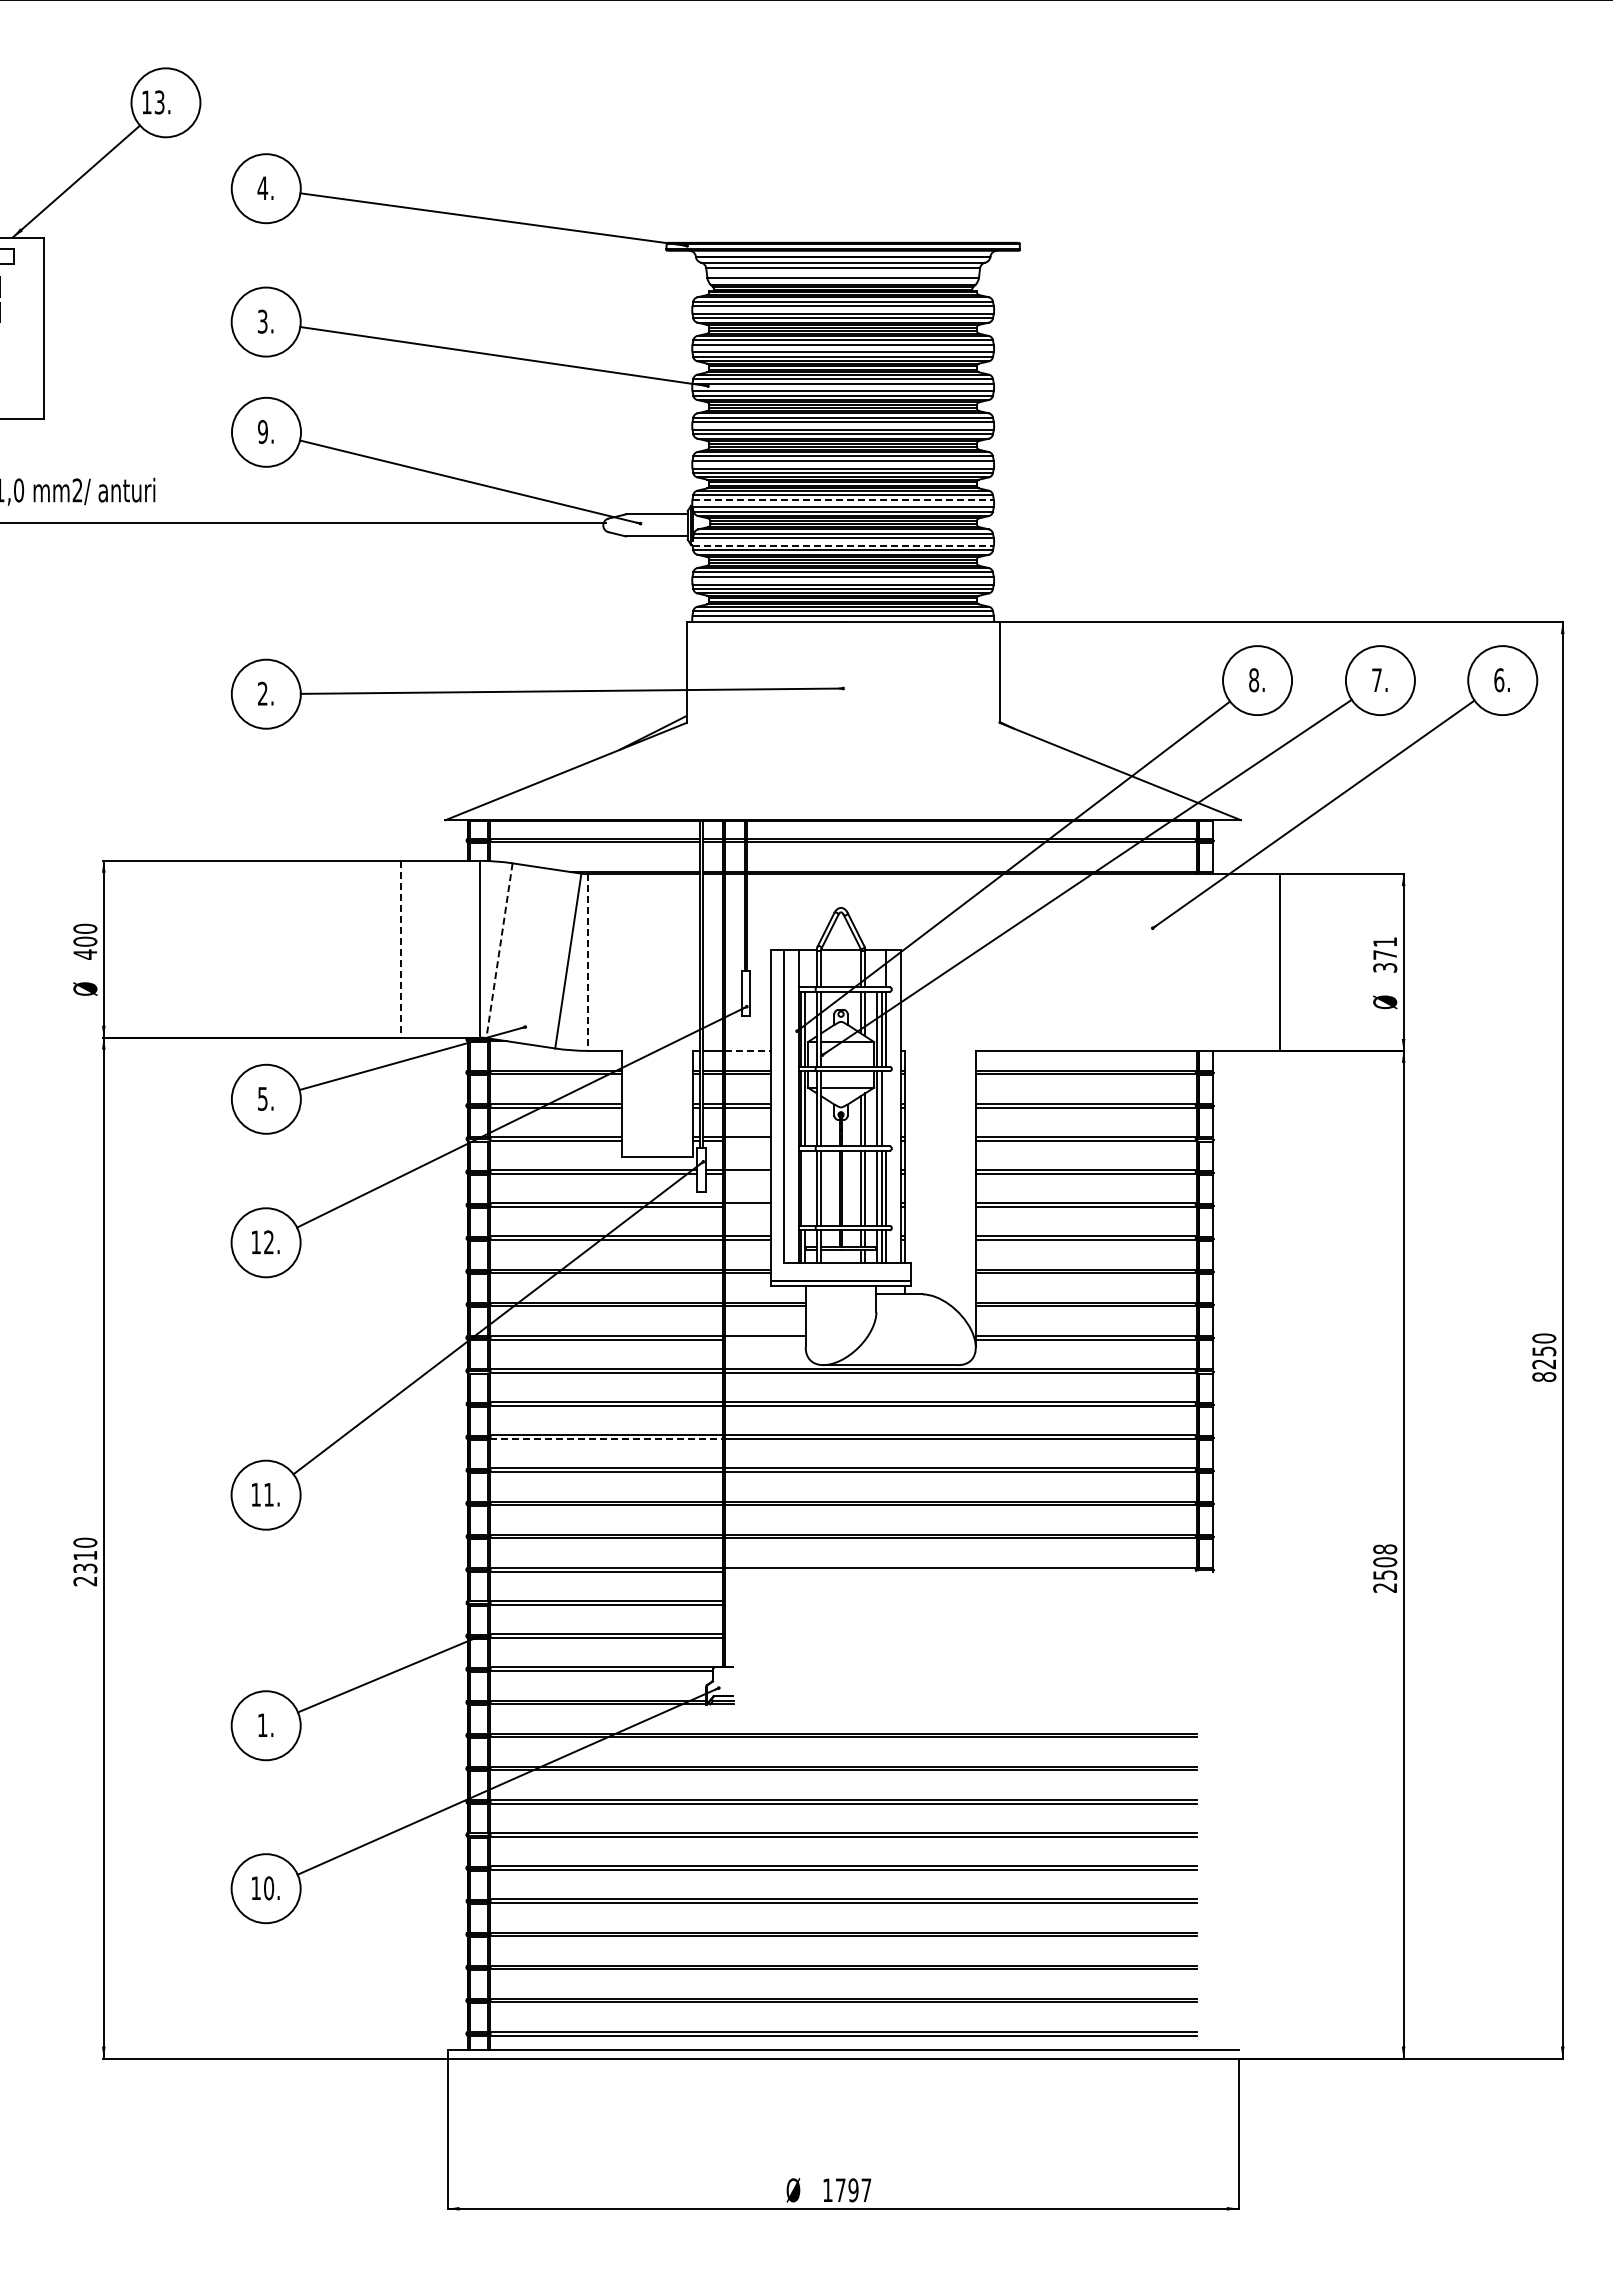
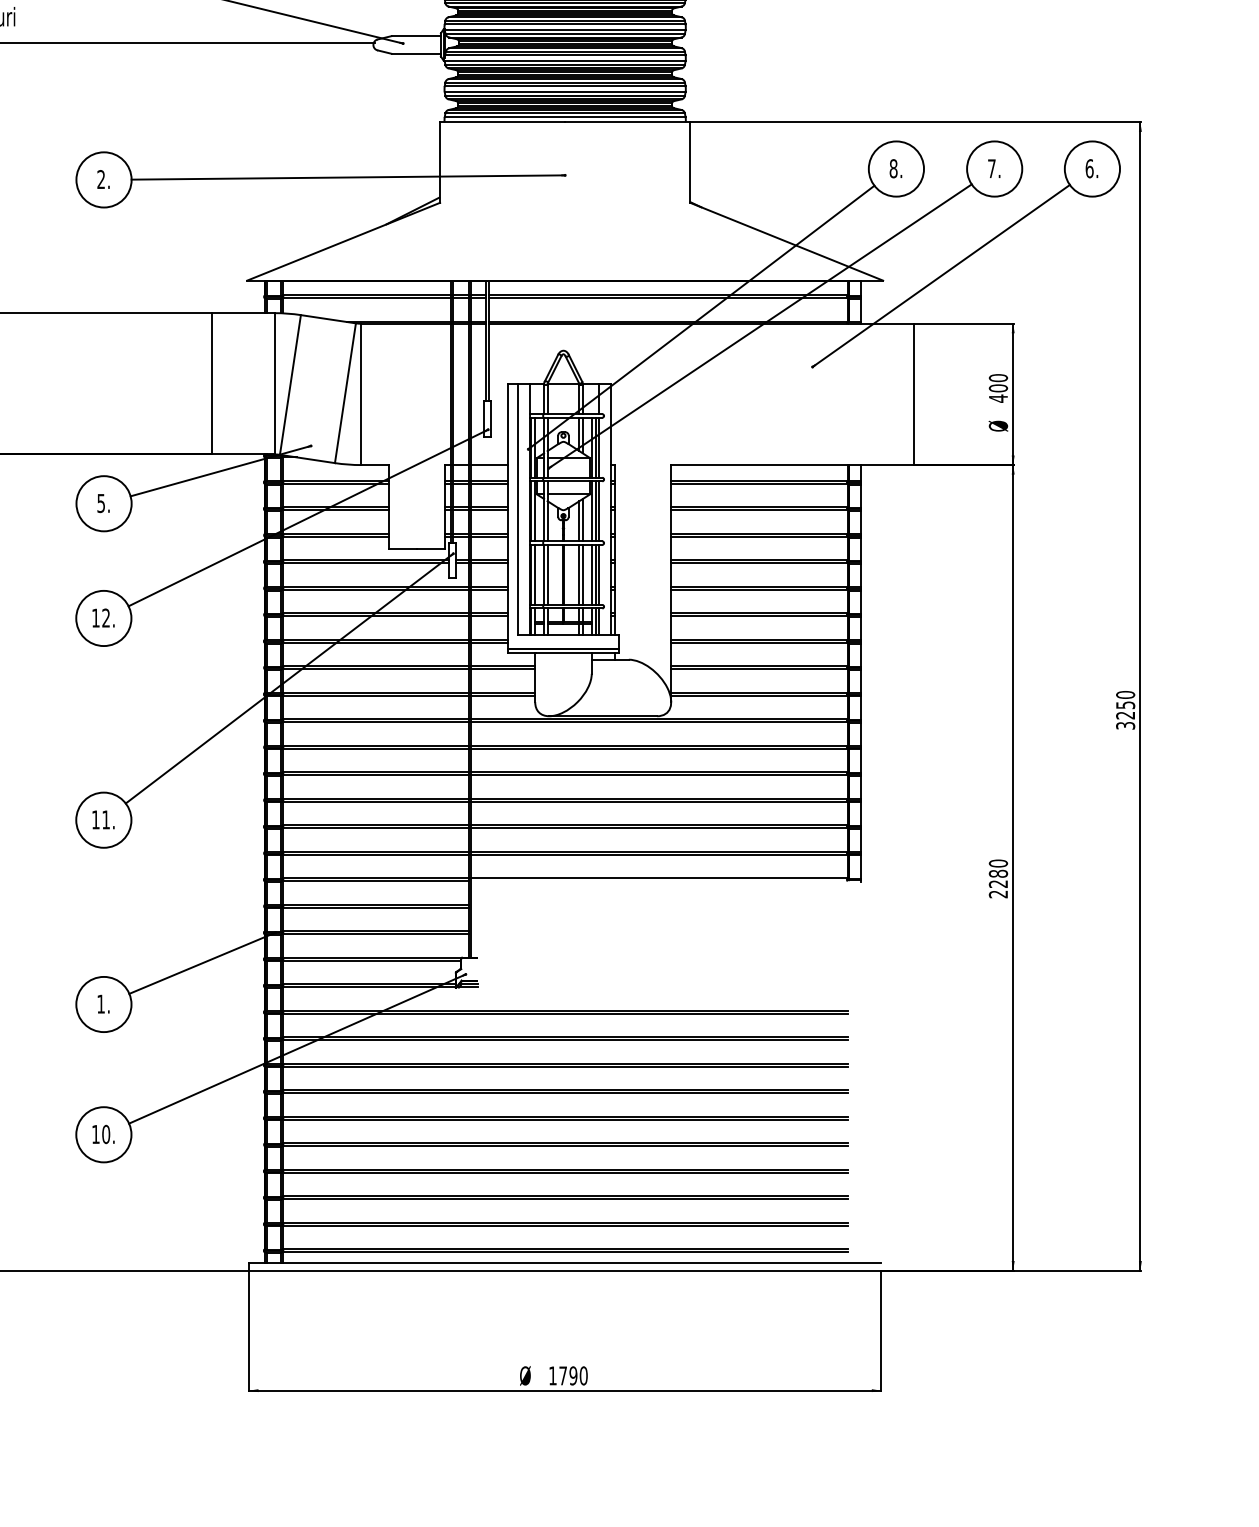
line: (843, 499) -> (565, 24), dashed -> solid
line: (843, 545) -> (565, 61), dashed -> solid
line: (401, 949) -> (212, 383), dashed -> solid
line: (499, 951) -> (290, 385), dashed -> solid
text: (1385, 955) -> (998, 388), 371 -> 400
line: (588, 963) -> (361, 395), dashed -> solid
line: (748, 1050) -> (489, 464), dashed -> solid
line: (885, 1108) -> (599, 511), added
line: (748, 1140) -> (489, 536), added
line: (748, 1173) -> (489, 563), added
line: (805, 1187) -> (535, 574), added
line: (748, 1207) -> (489, 590), added
line: (765, 1339) -> (503, 695), added
text: (1544, 1377) -> (1125, 726), 8250 -> 3250
line: (606, 1439) -> (375, 775), dashed -> solid
text: (1385, 1561) -> (998, 873), 2508 -> 2280
text: (866, 2190) -> (583, 1376), 1797 -> 1790

